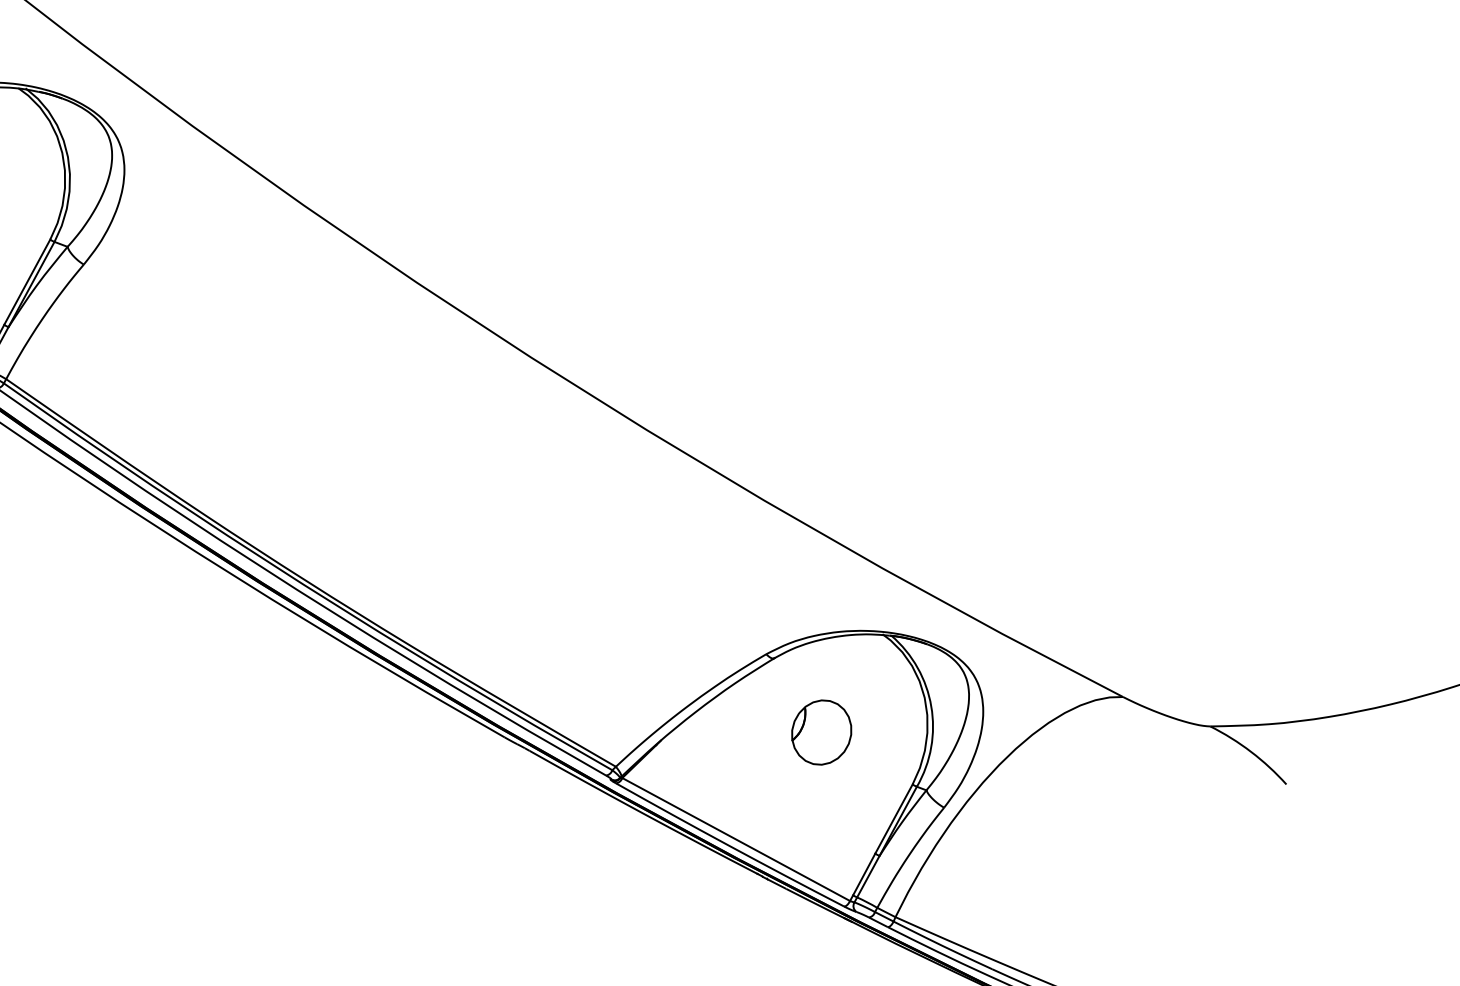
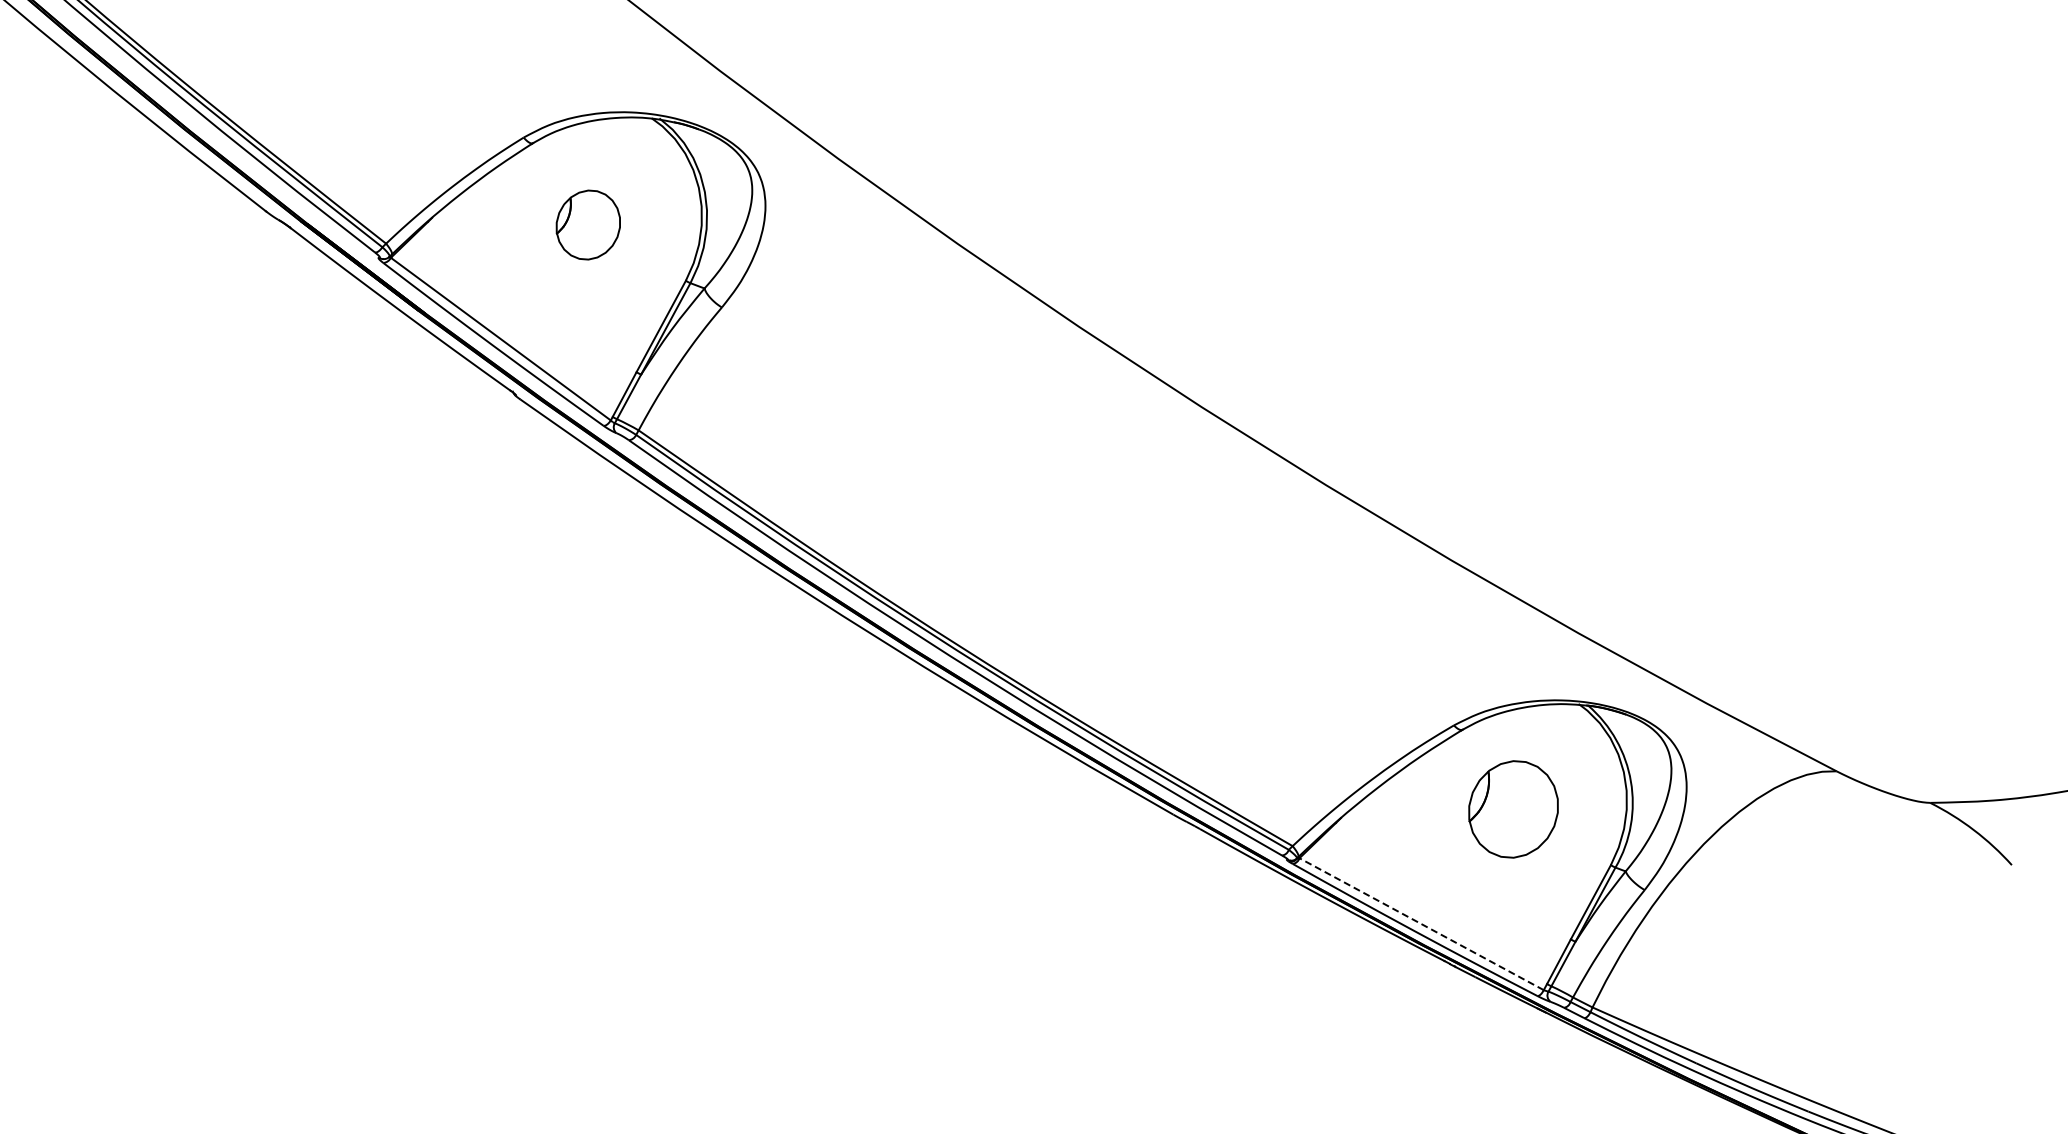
part: (820, 732) -> (1512, 809), size x1.4
line: (736, 839) -> (1421, 924), solid -> dashed

